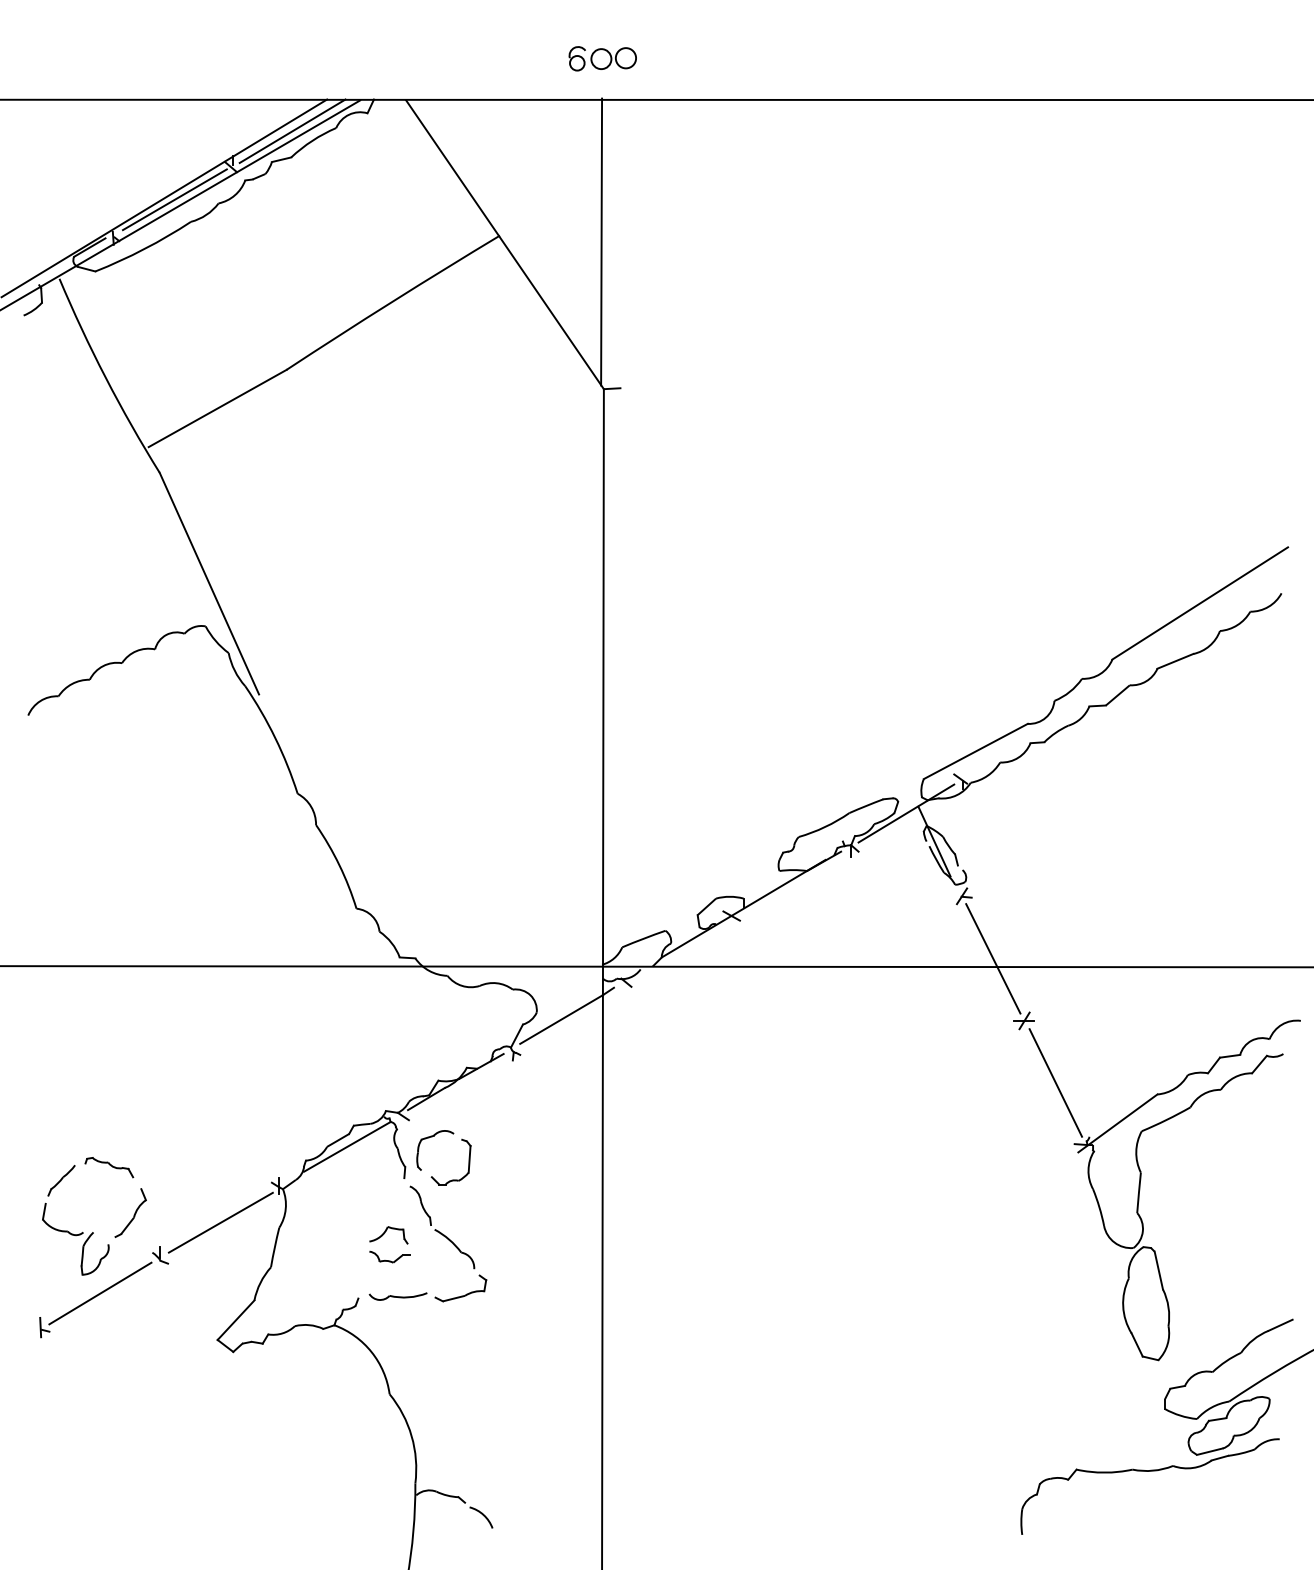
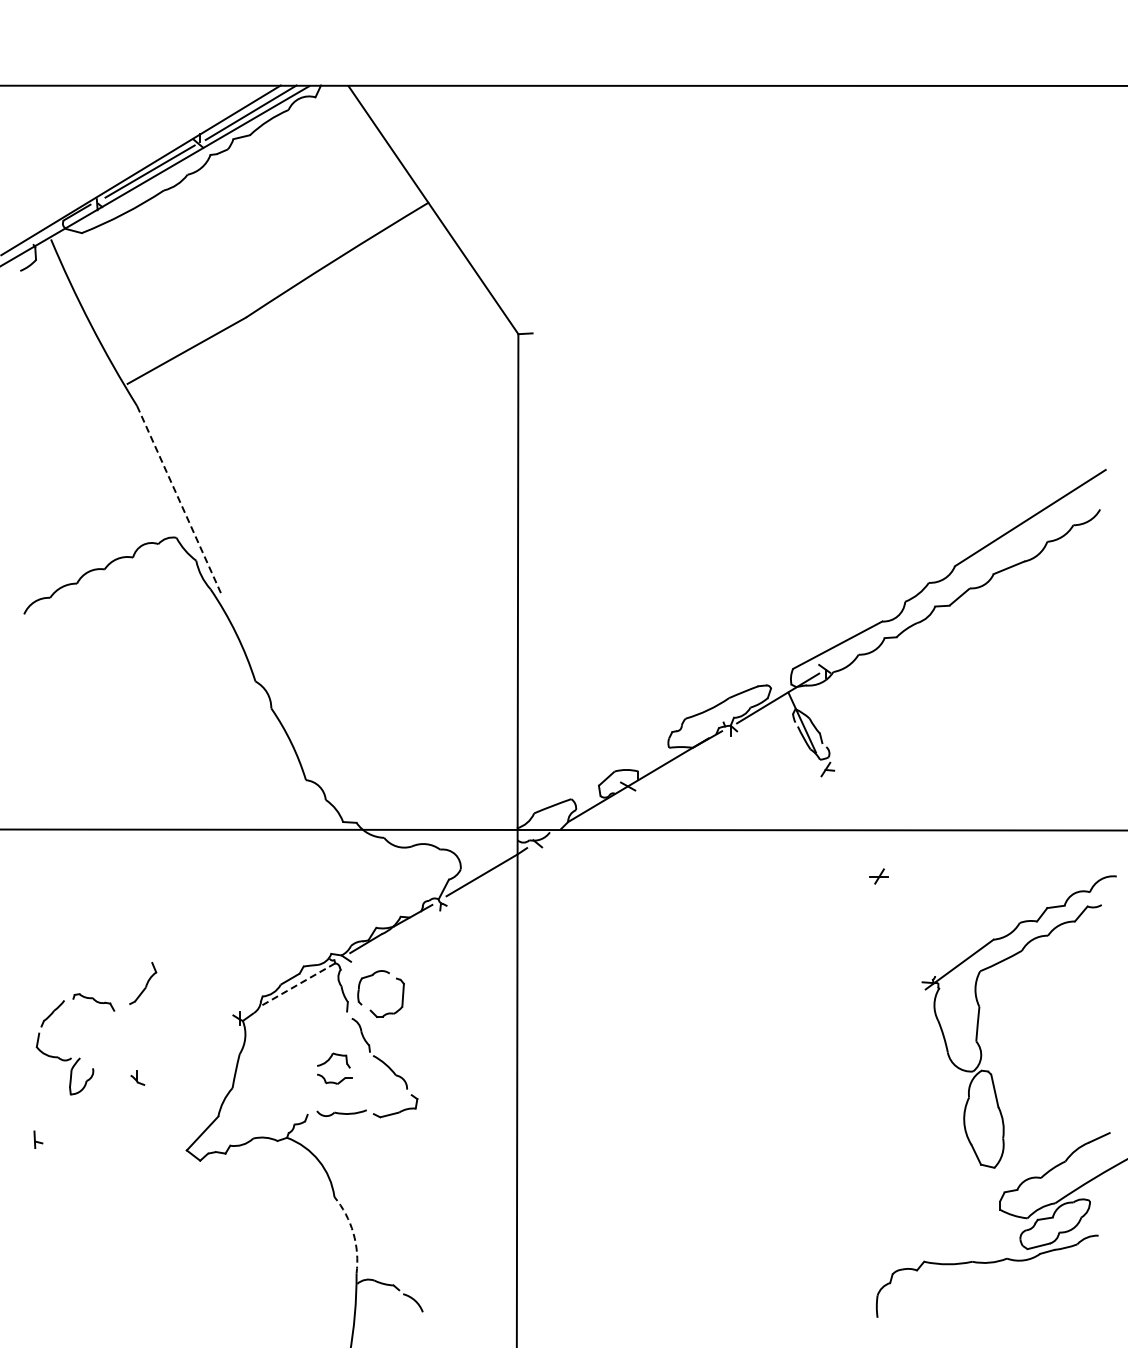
part: (602, 58) -> (517, 50), removed
line: (601, 241) -> (516, 207), removed
line: (209, 584) -> (179, 501), solid -> dashed
line: (993, 959) -> (852, 823), removed
line: (1054, 1082) -> (905, 929), removed
line: (347, 1146) -> (298, 984), solid -> dashed
part: (131, 1213) -> (143, 983), moved
line: (220, 1222) -> (189, 1049), removed
line: (100, 1293) -> (86, 1110), removed
arc: (411, 1436) -> (353, 1233), solid -> dashed

